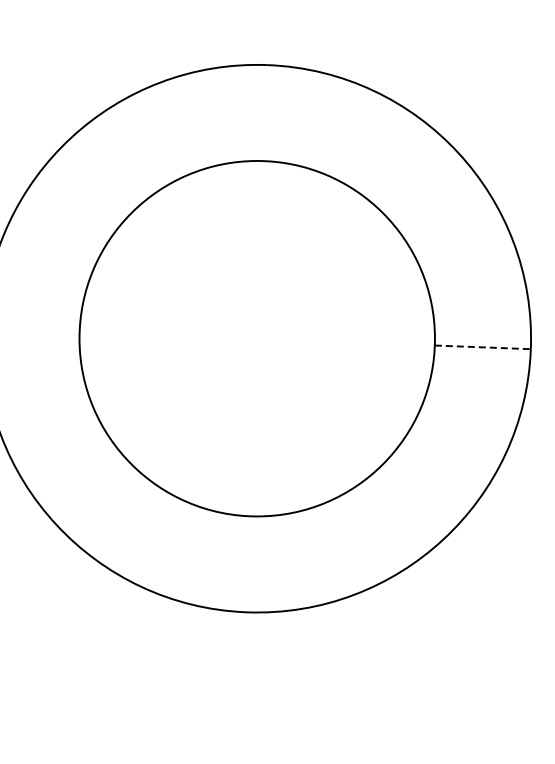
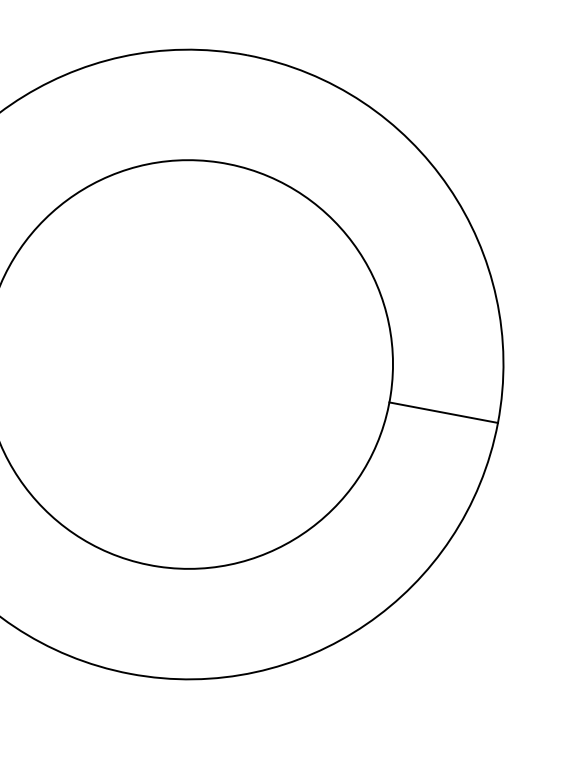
line: (483, 347) -> (444, 412), dashed -> solid

